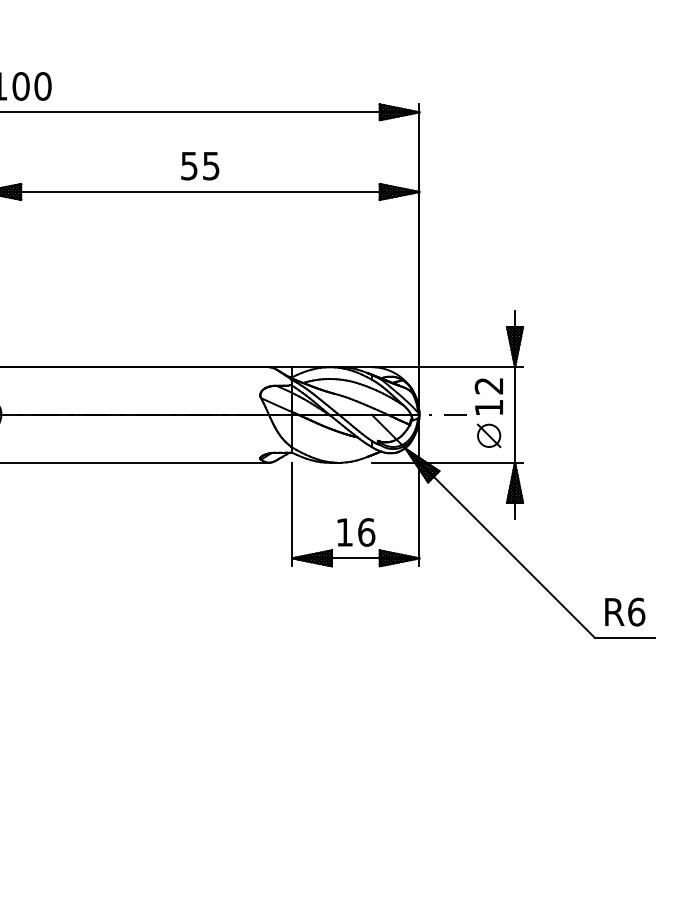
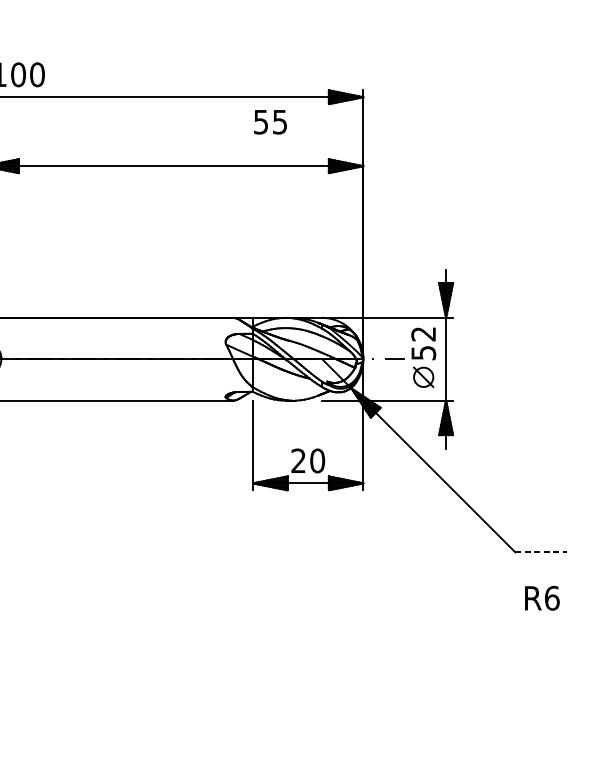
text: (200, 166) -> (270, 122), moved
text: (489, 408) -> (423, 353), 12 -> 52
text: (355, 532) -> (307, 460), 16 -> 20
text: (625, 611) -> (542, 597), moved
line: (624, 638) -> (540, 552), solid -> dashed

